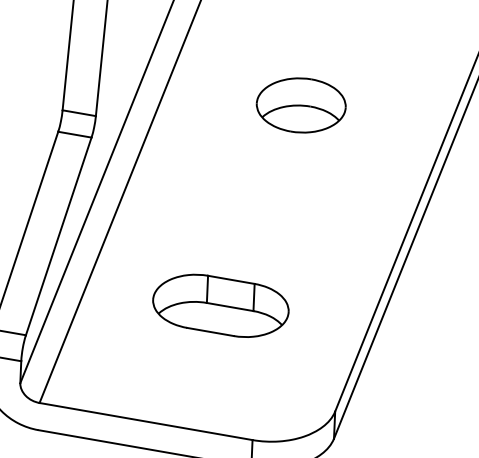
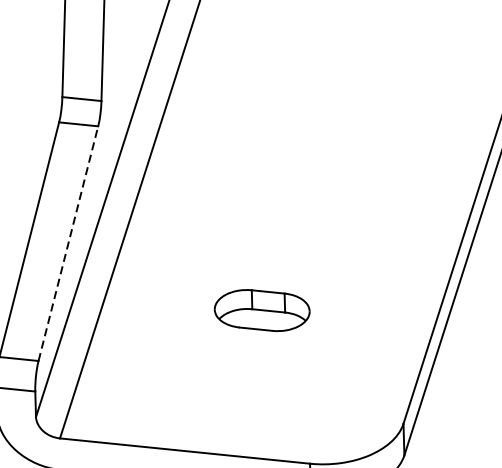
part: (300, 105) -> (337, 71), removed
line: (58, 235) -> (68, 242), solid -> dashed
part: (220, 305) -> (261, 310), size x0.6

